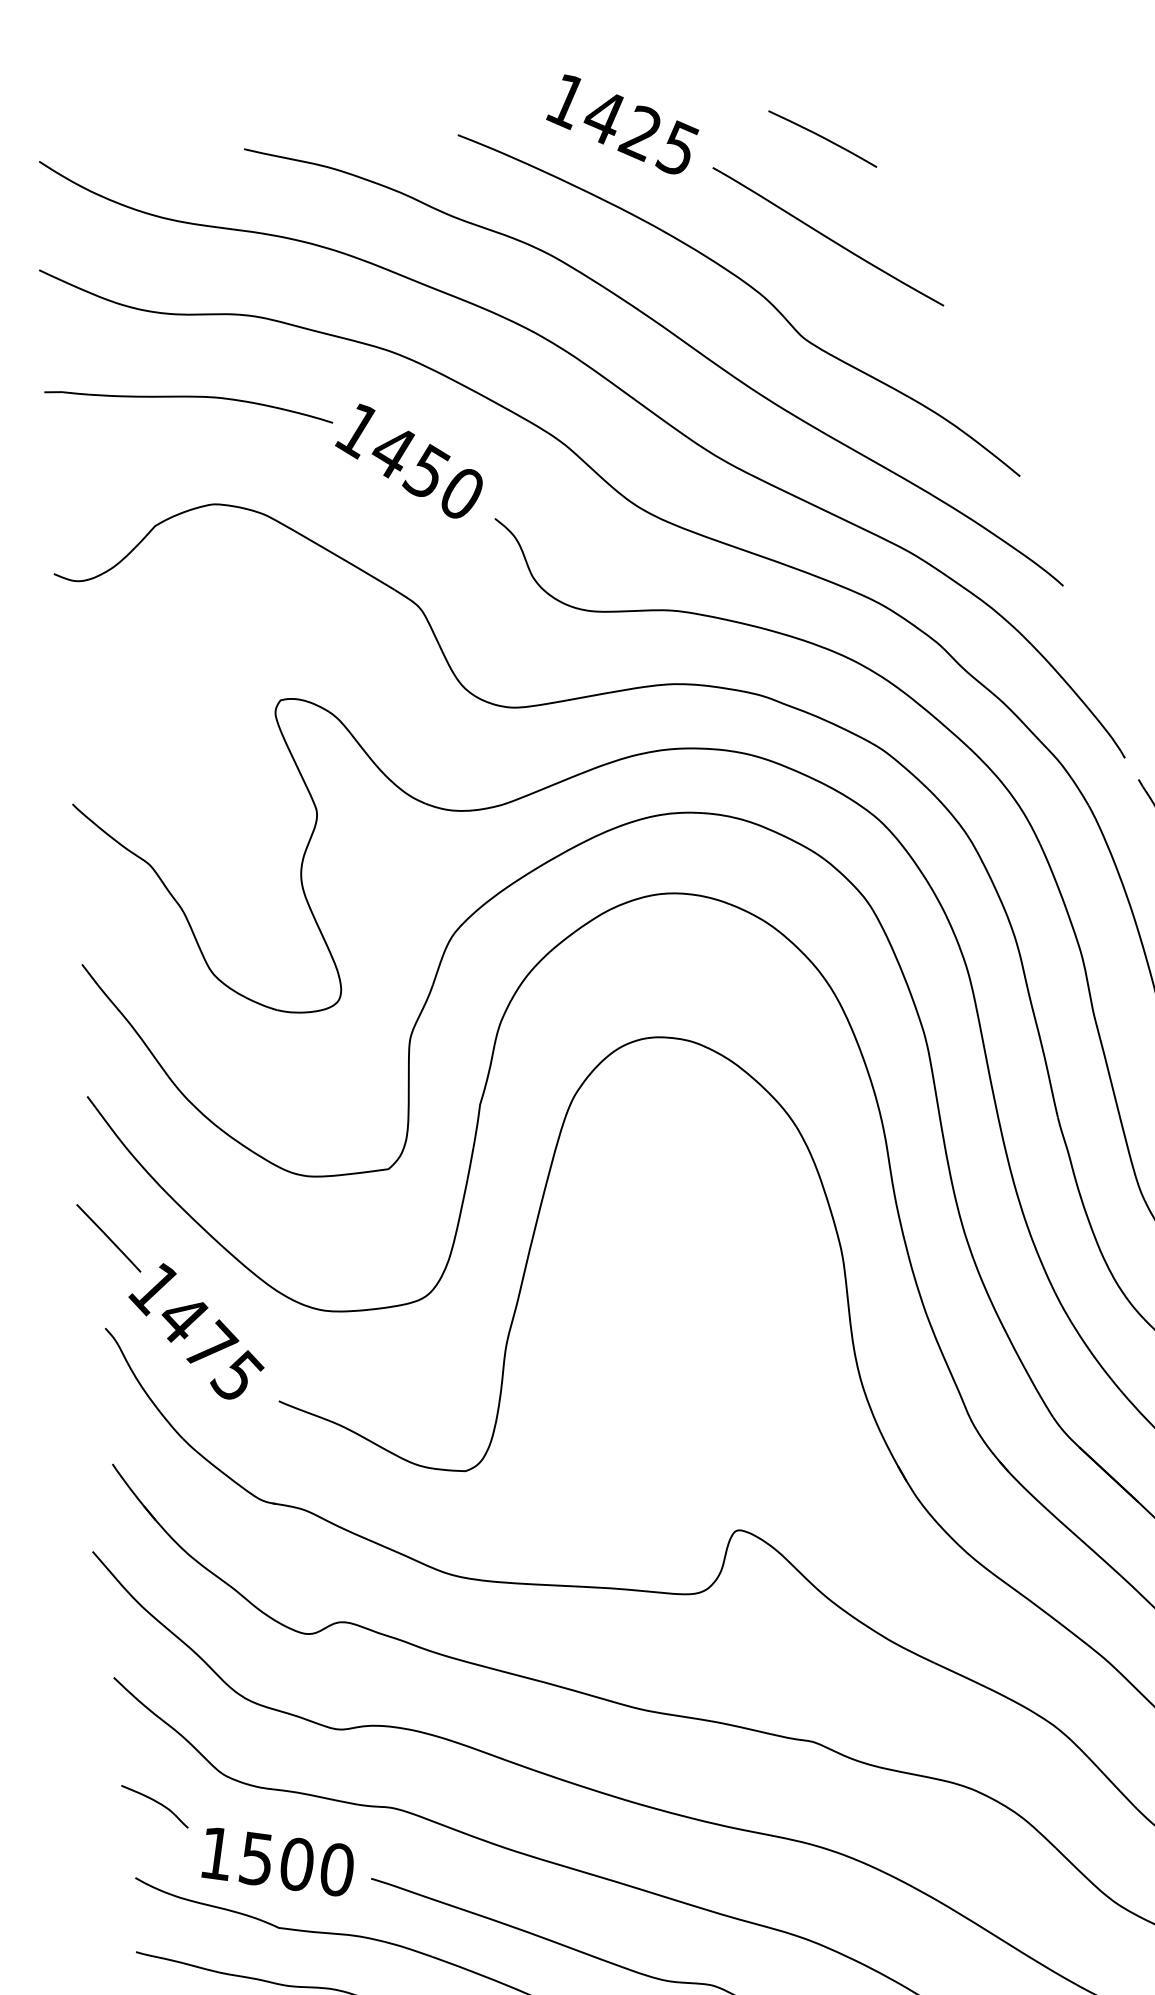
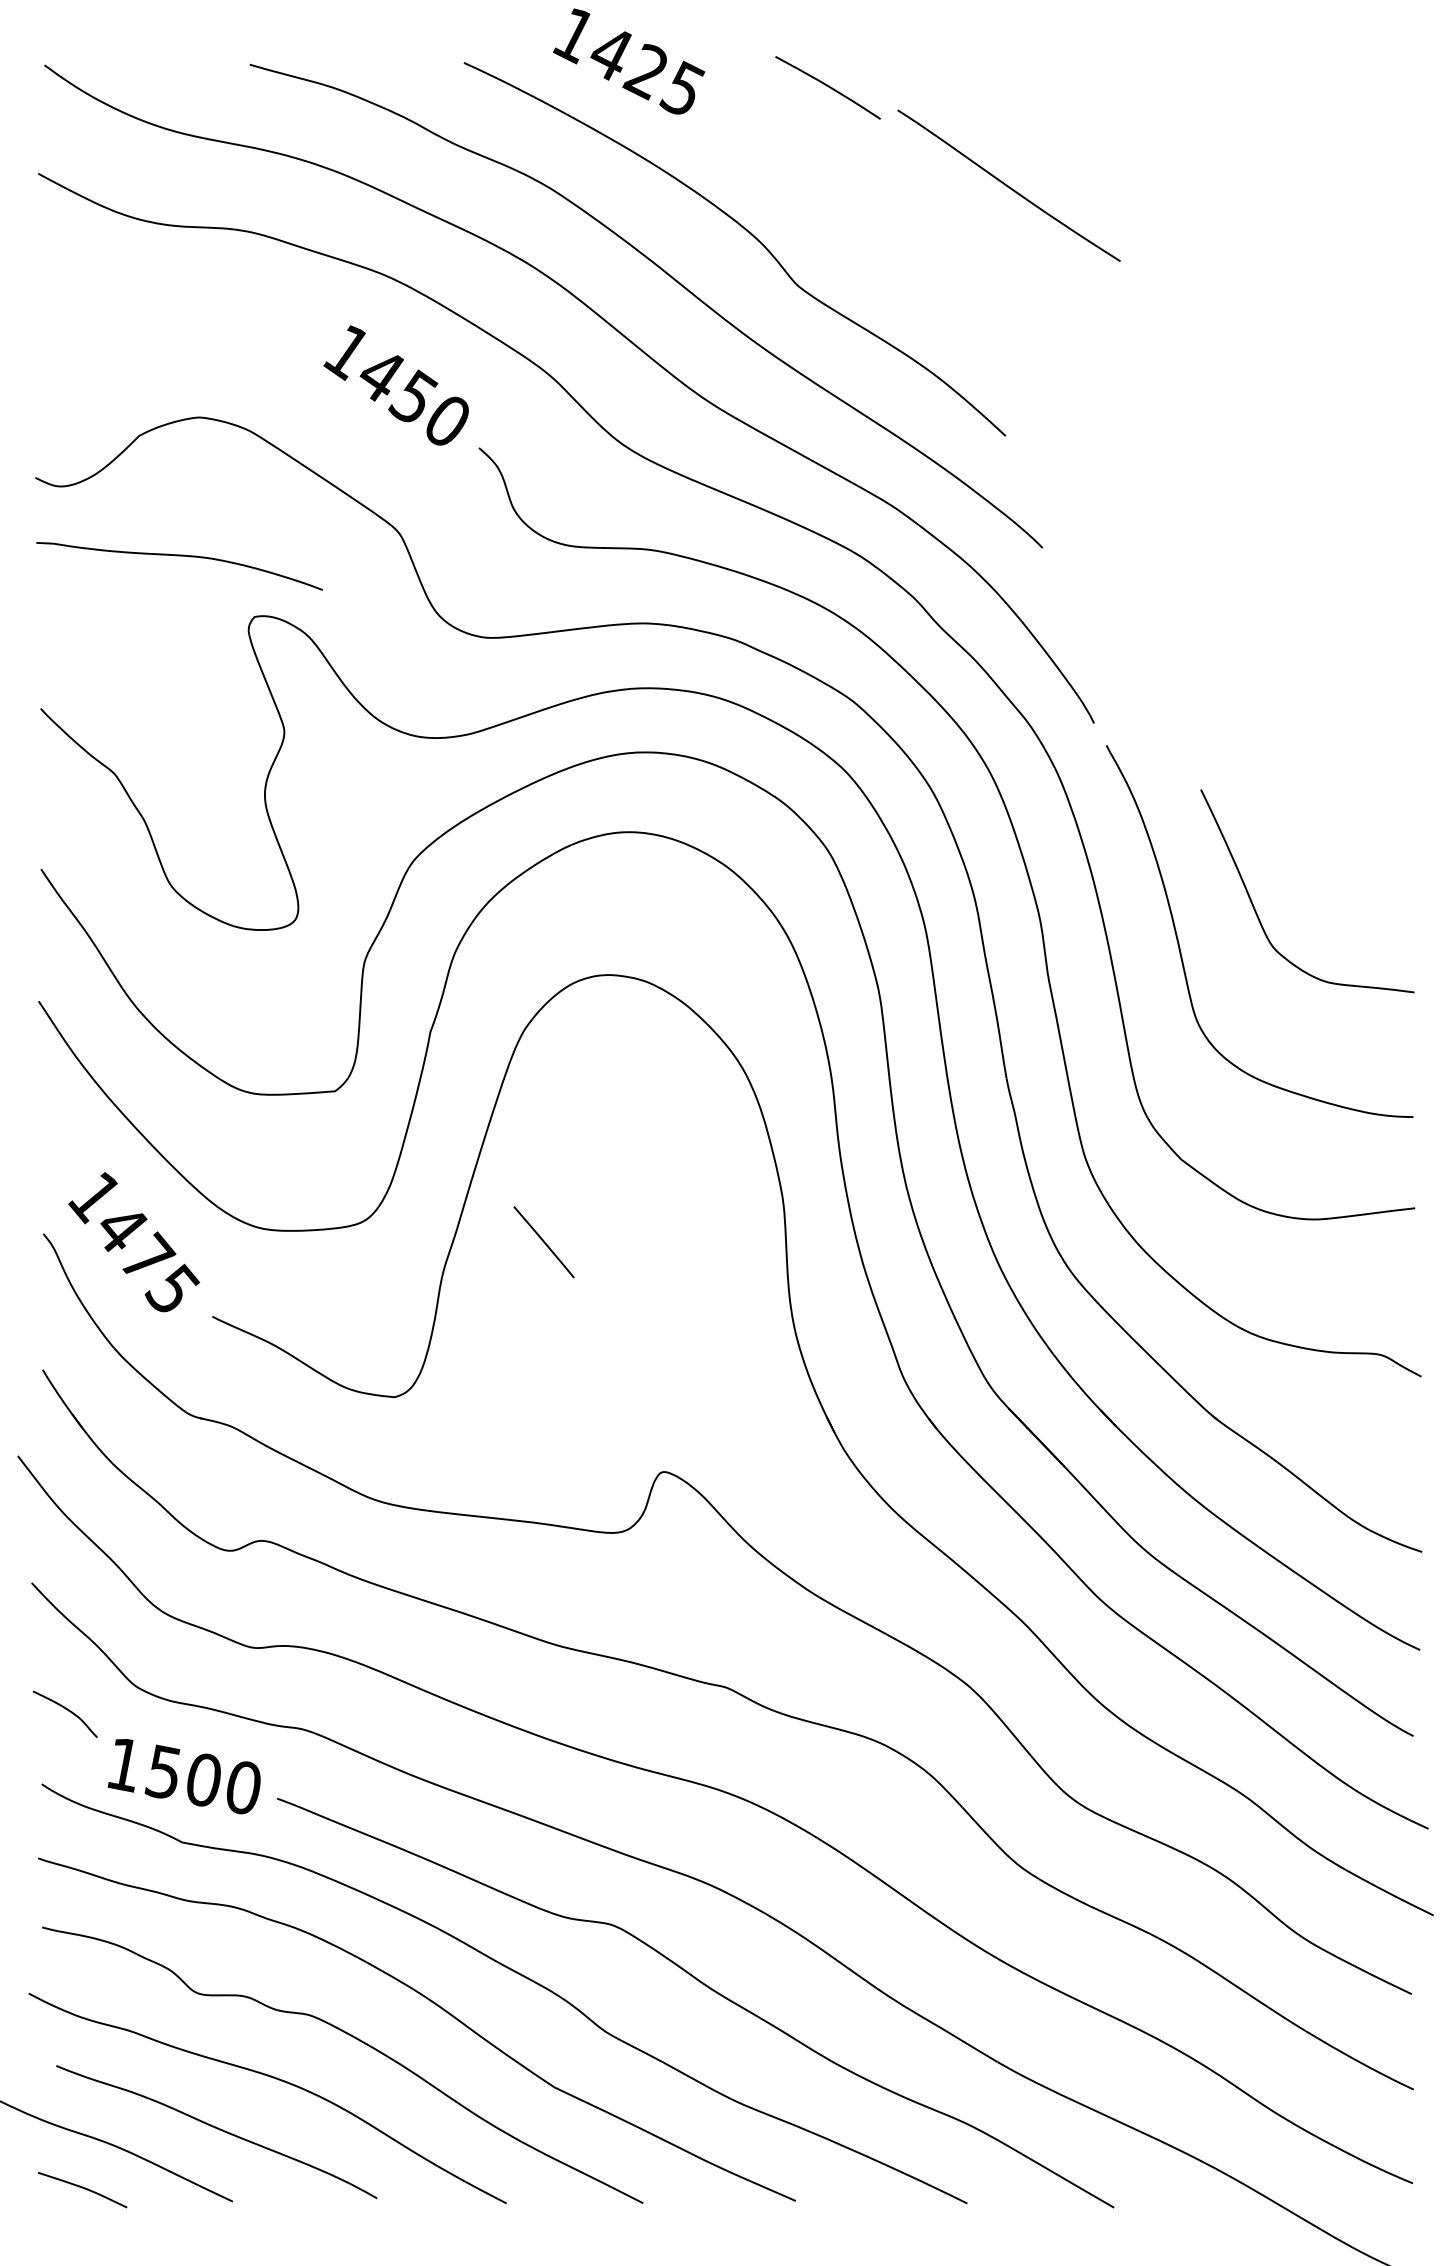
curve: (827, 236) -> (1008, 185), moved
curve: (188, 397) -> (179, 556), moved
line: (108, 1238) -> (543, 1242), moved

